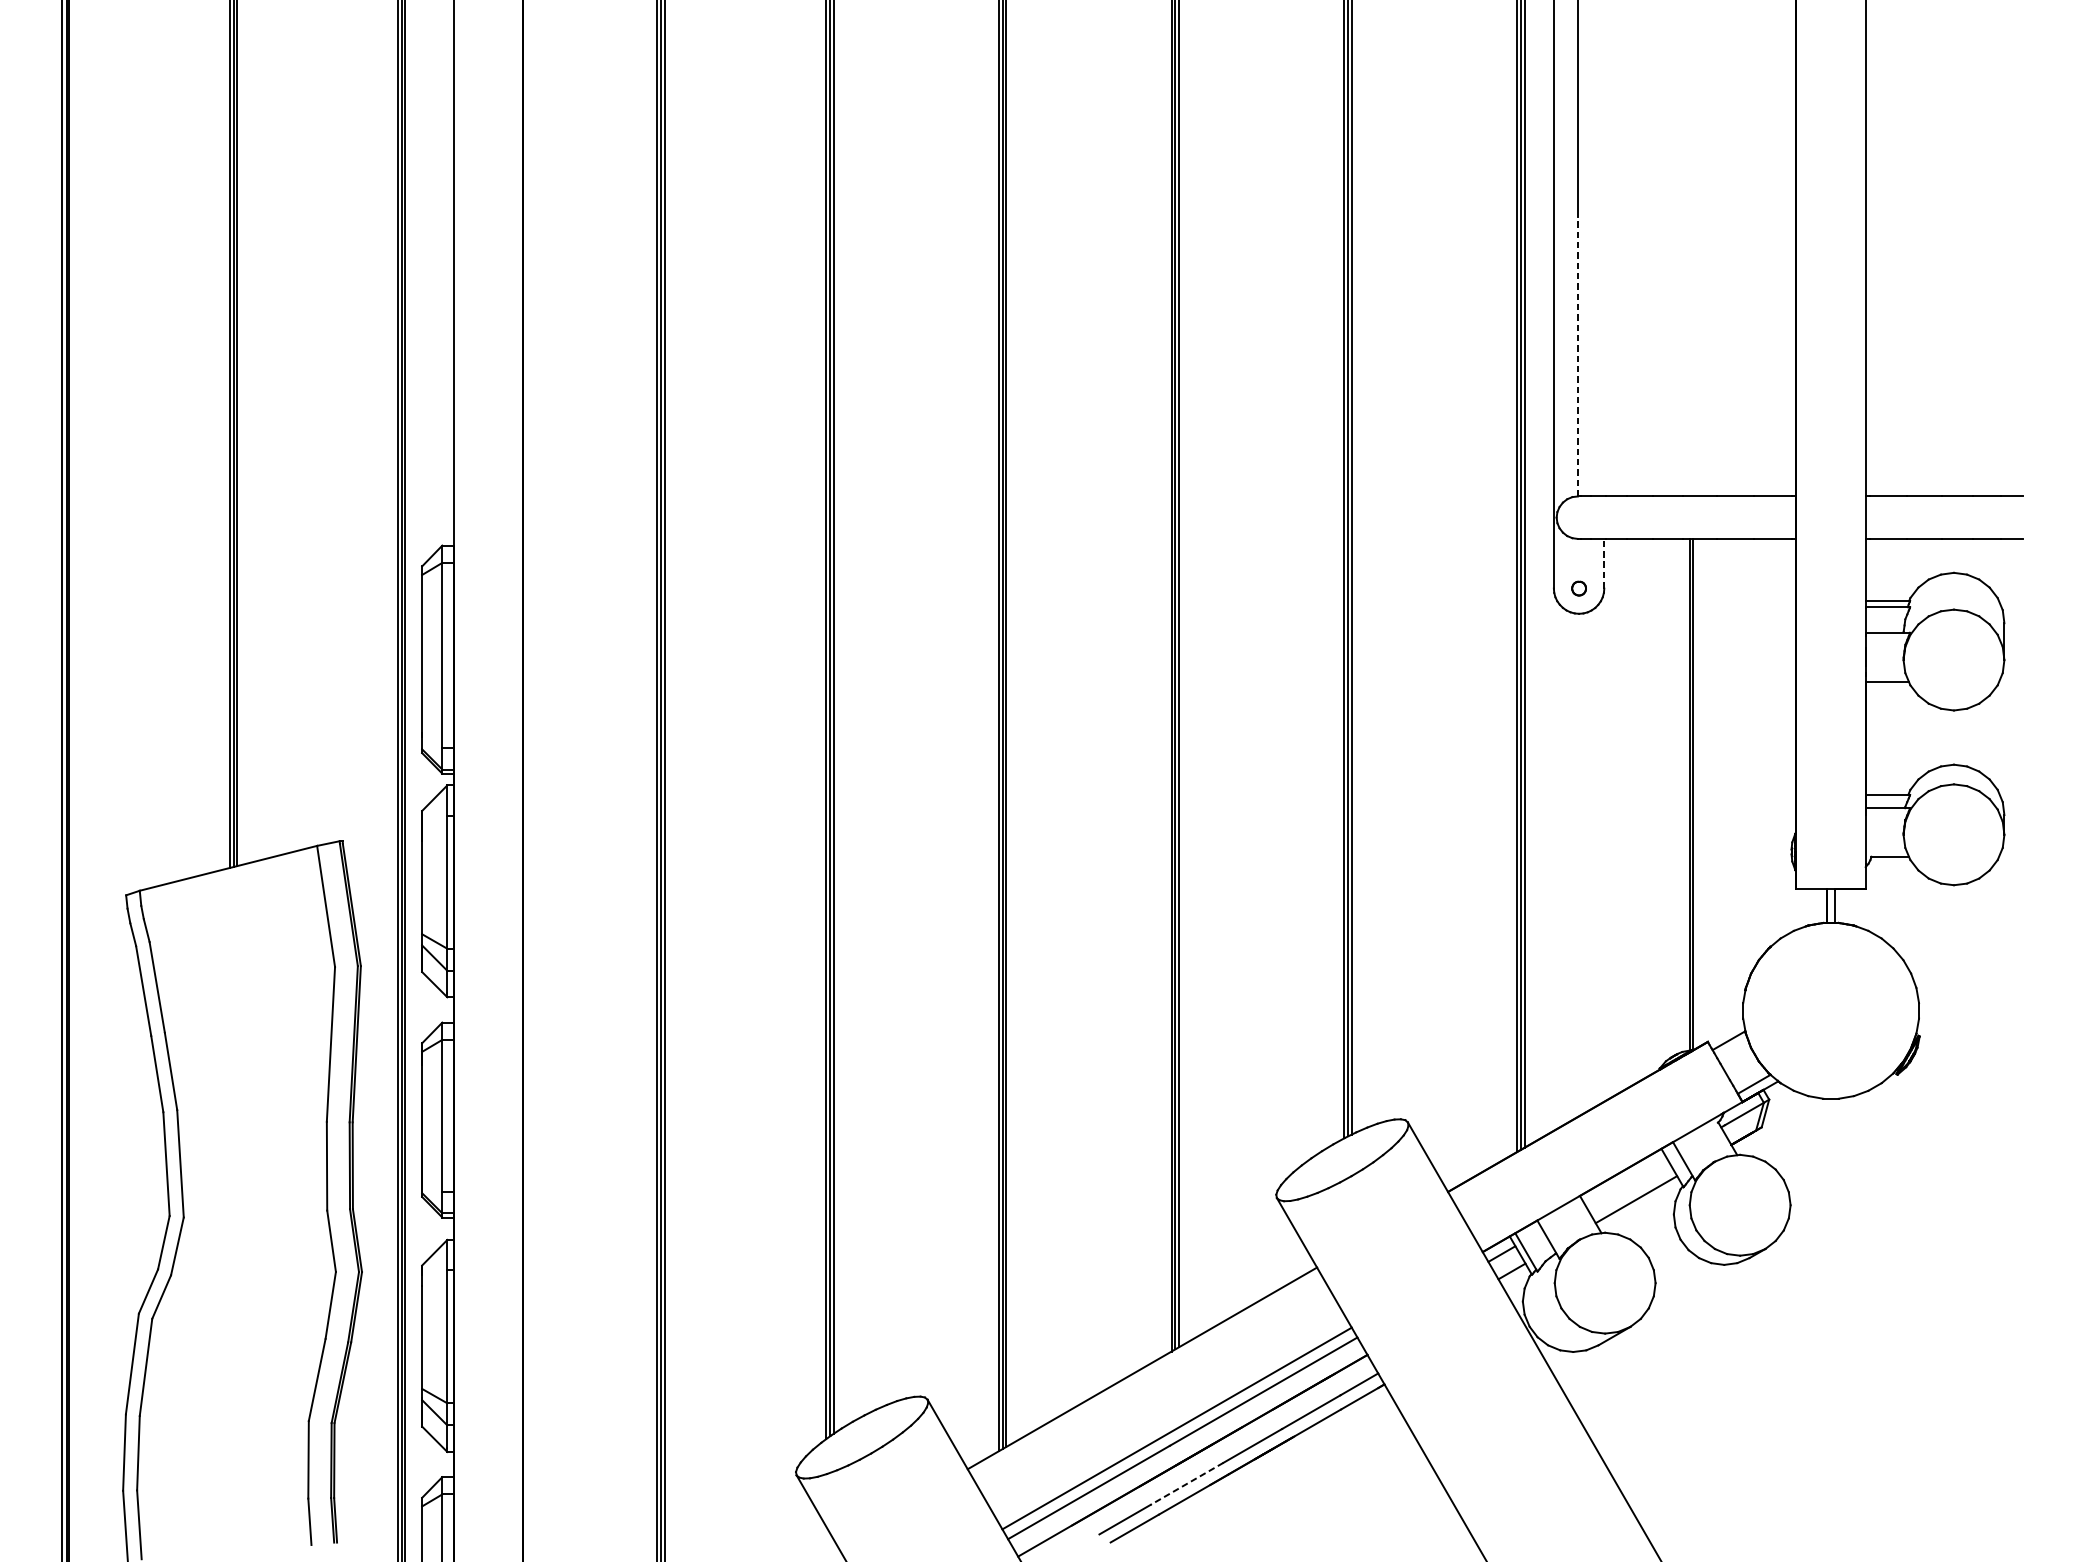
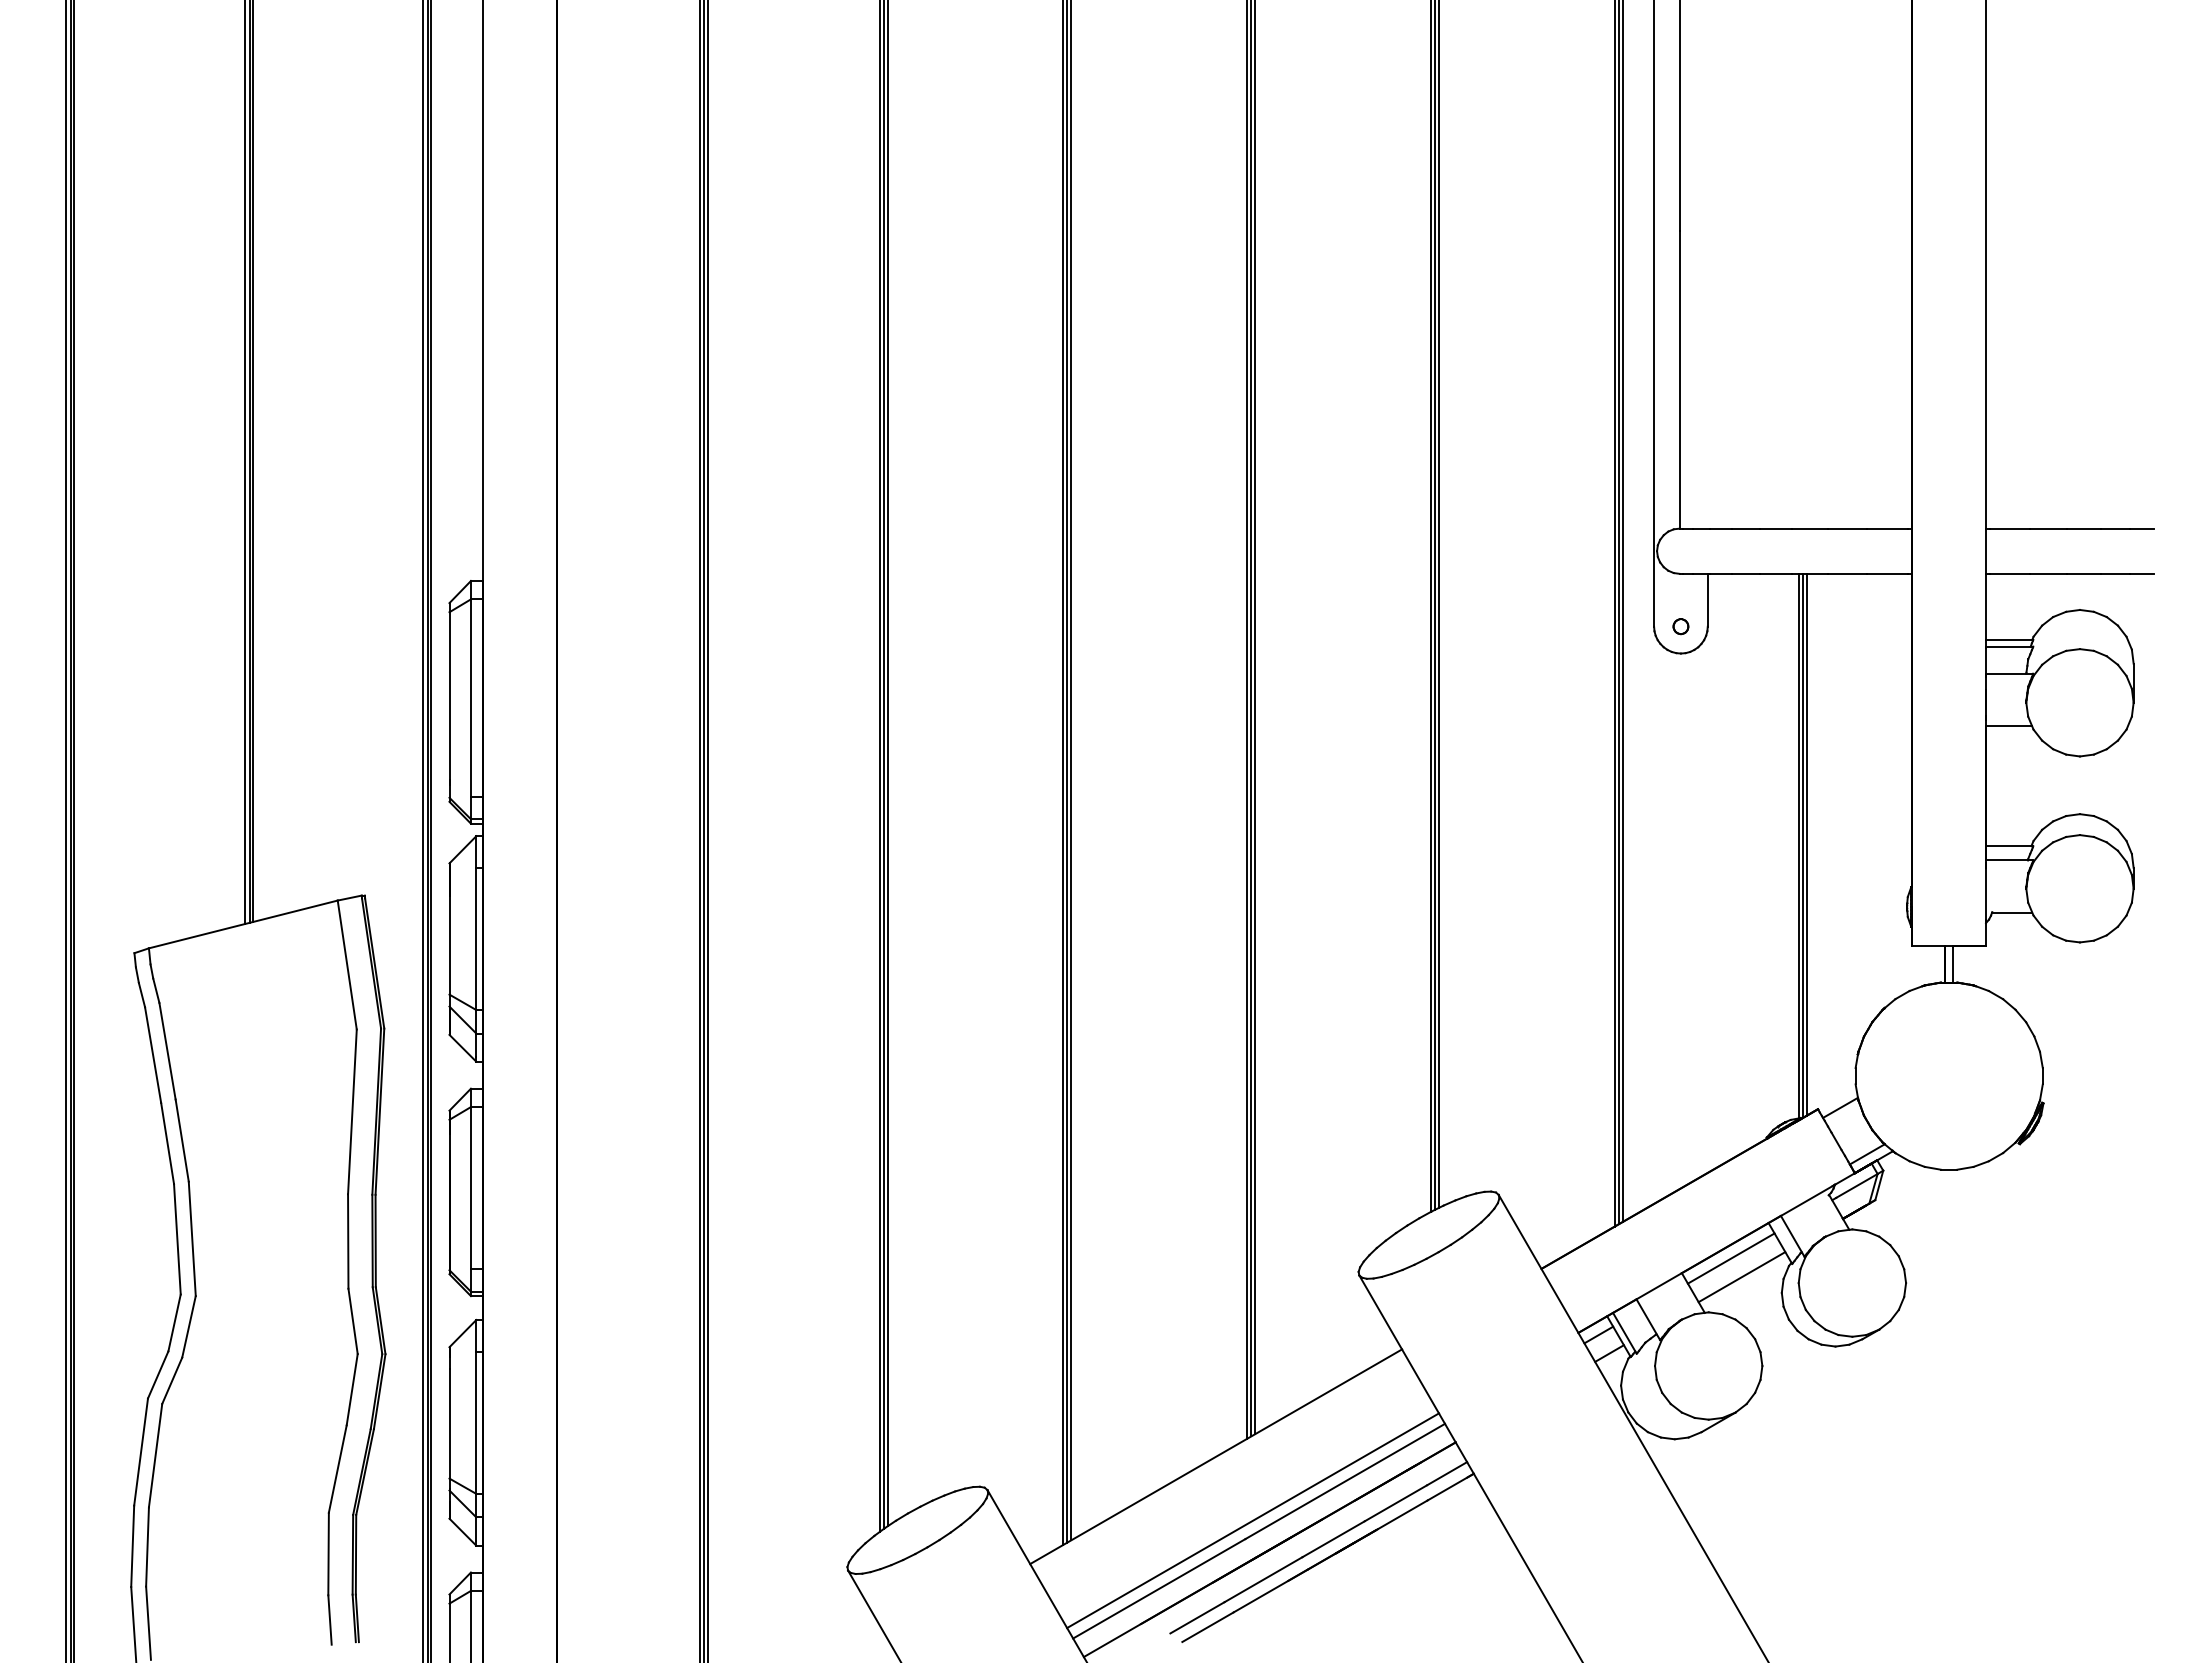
line: (1577, 356) -> (1679, 379), dashed -> solid
line: (1604, 563) -> (1707, 599), dashed -> solid
line: (1697, 793) -> (1806, 844), added
line: (1625, 1182) -> (1730, 1258), added
line: (1186, 1483) -> (1263, 1579), dashed -> solid

